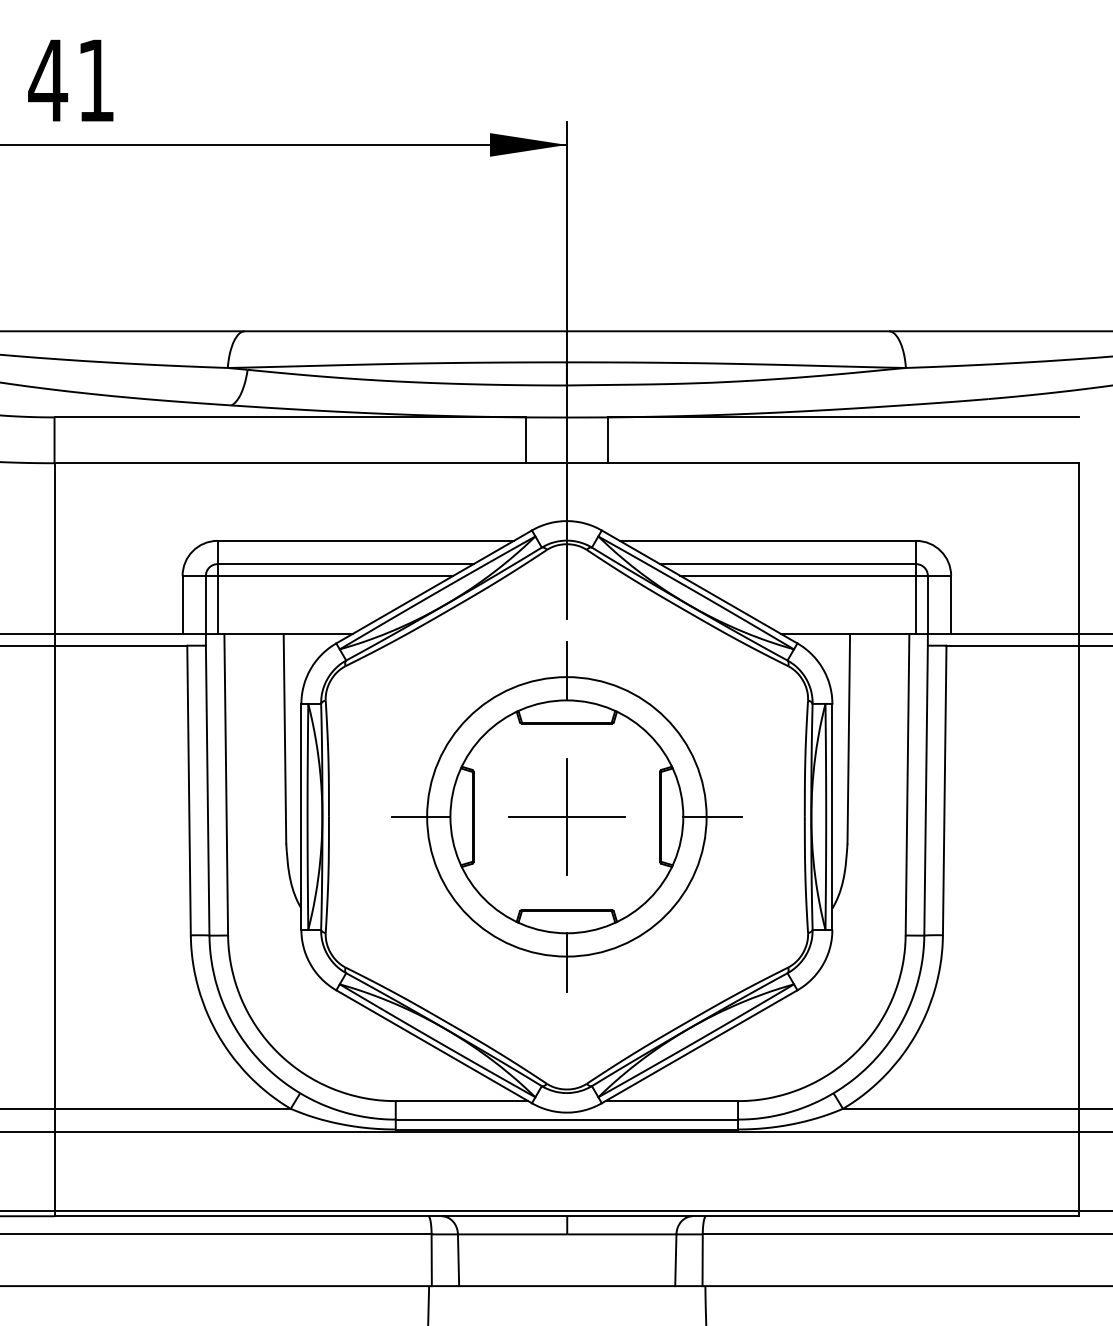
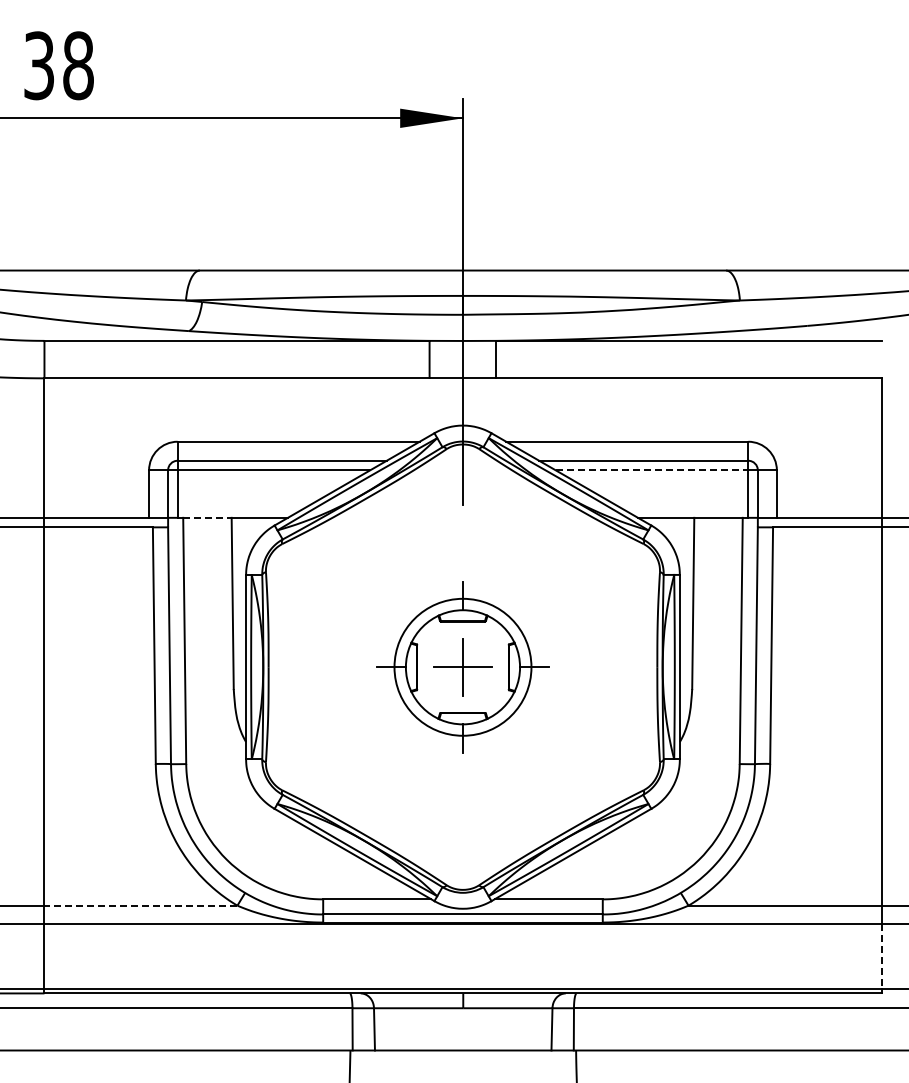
text: (70, 80) -> (57, 65), 41 -> 38
line: (798, 576) -> (652, 470), solid -> dashed
line: (254, 633) -> (207, 517), solid -> dashed
part: (566, 817) -> (462, 667), size x0.6
line: (172, 1108) -> (140, 905), solid -> dashed
line: (1079, 1172) -> (881, 957), solid -> dashed

